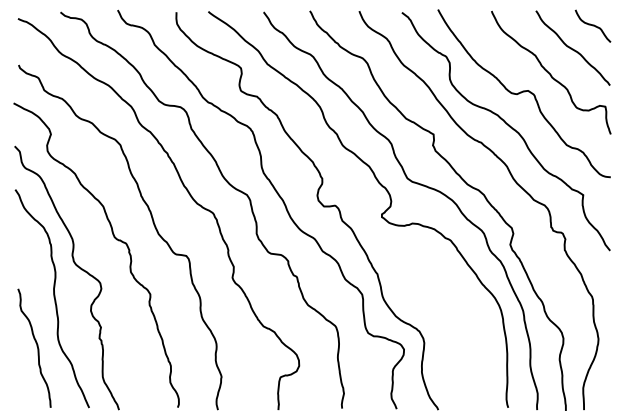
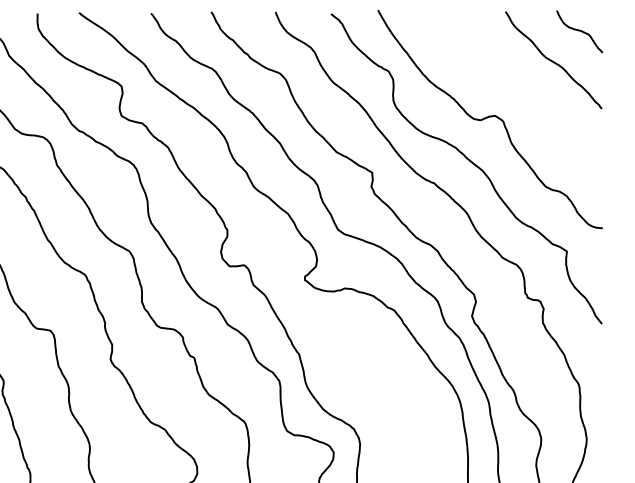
curve: (550, 73) -> (524, 93), removed

